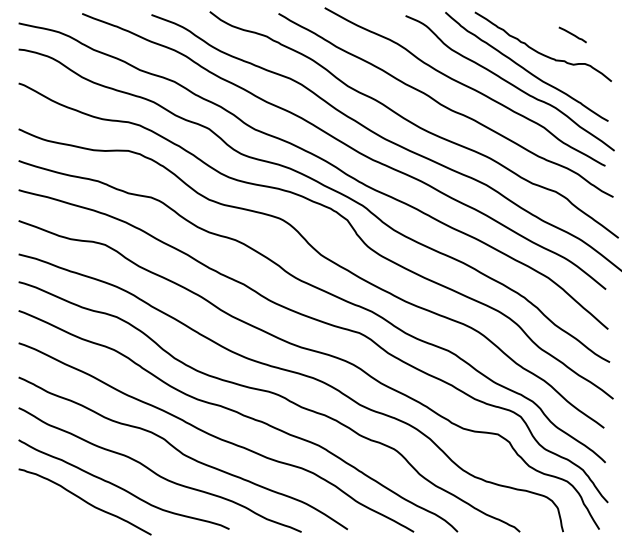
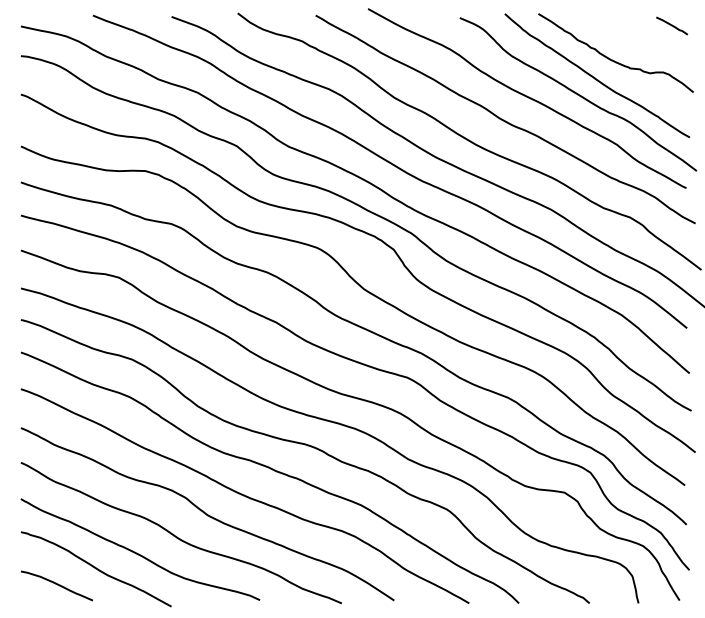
line: (572, 34) -> (671, 25), moved
curve: (50, 516) -> (57, 585), added

